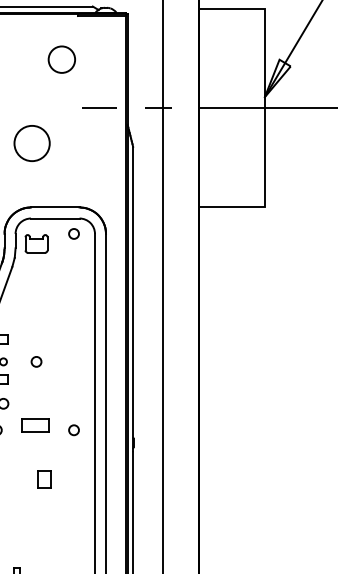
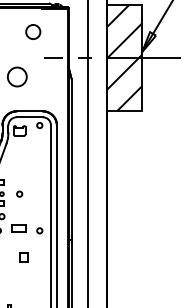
hatch: (231, 107) -> (124, 57), added

